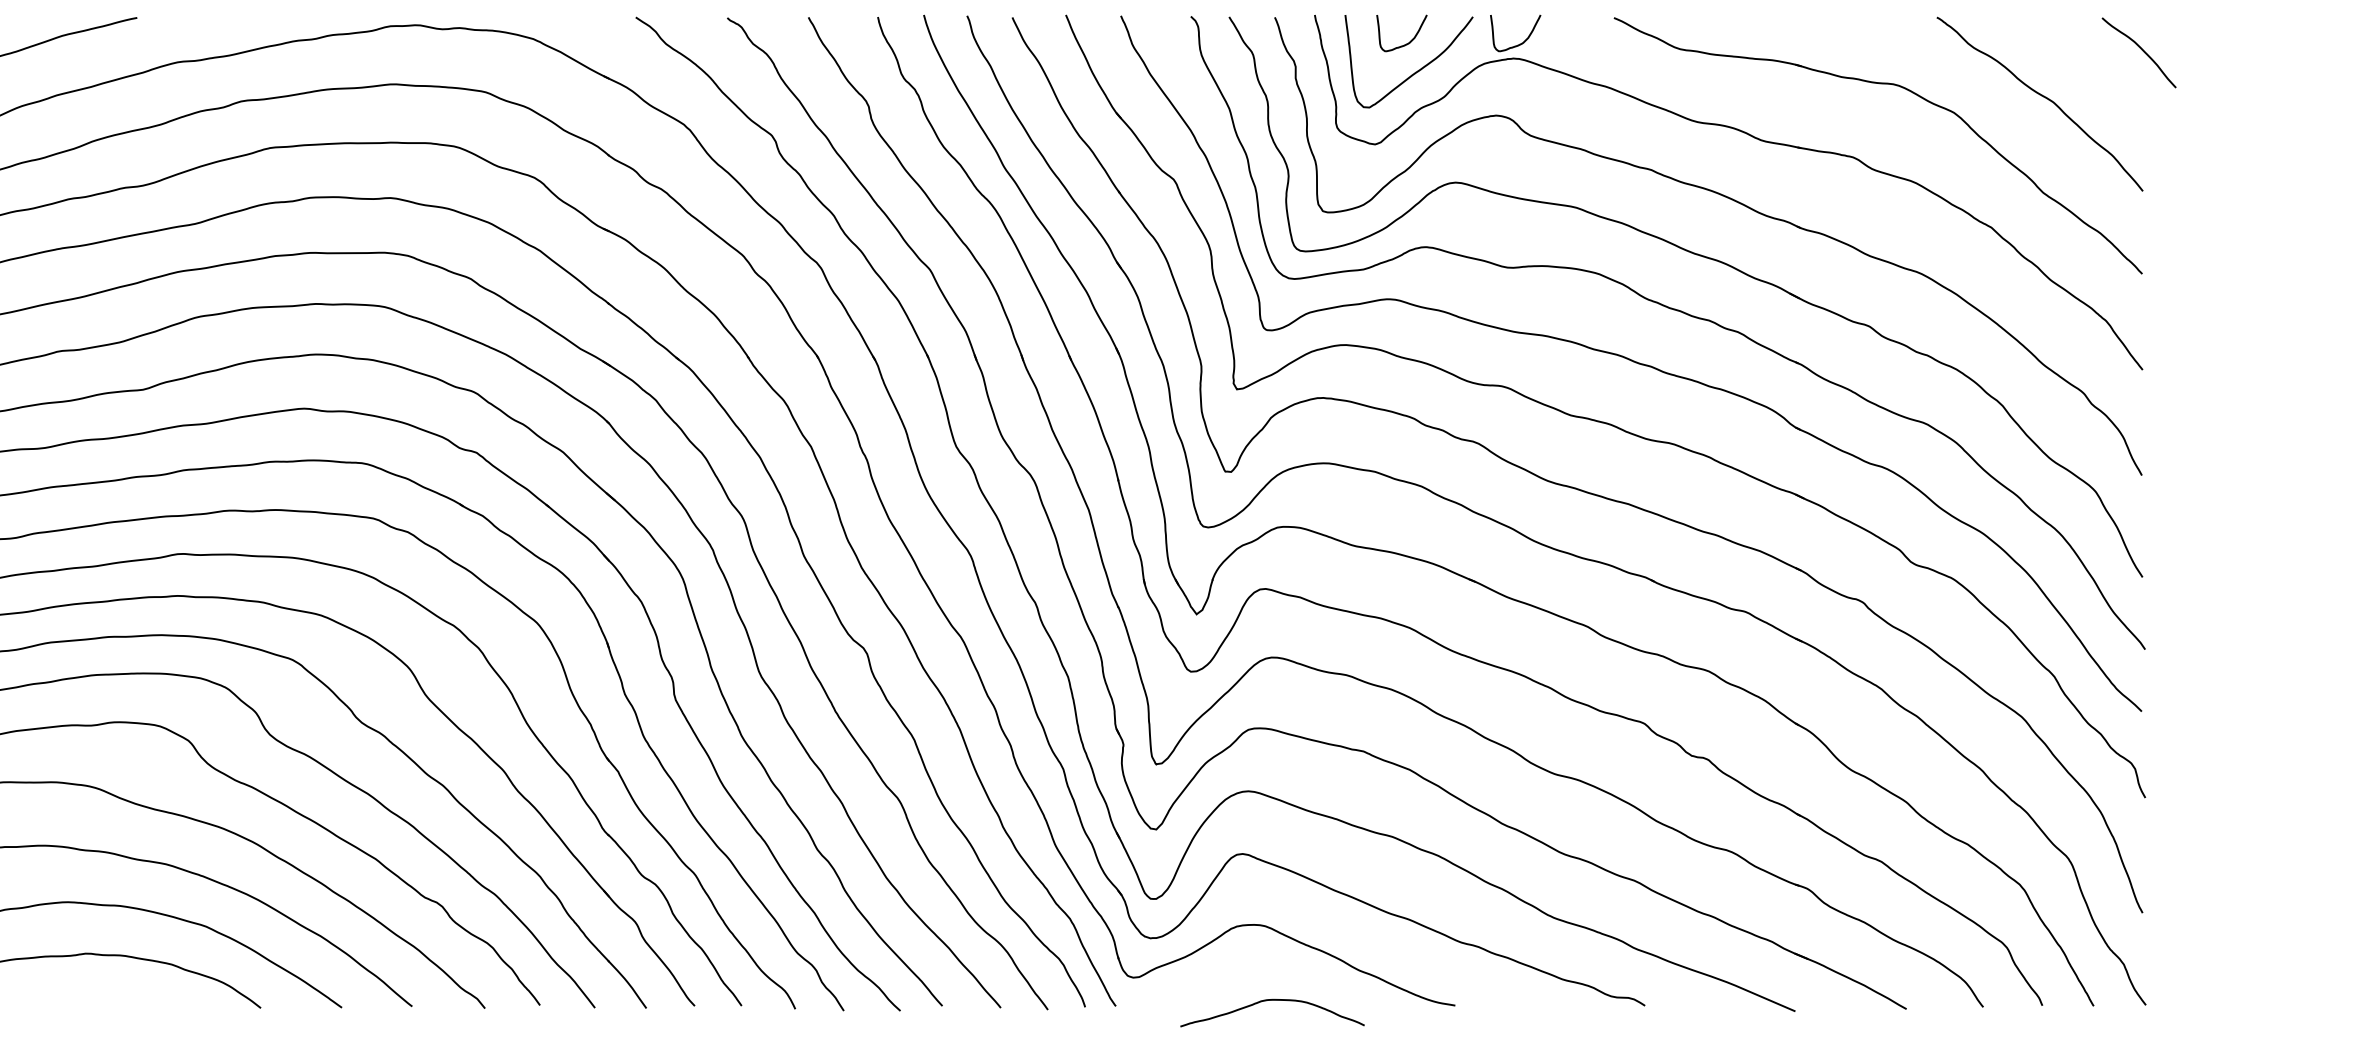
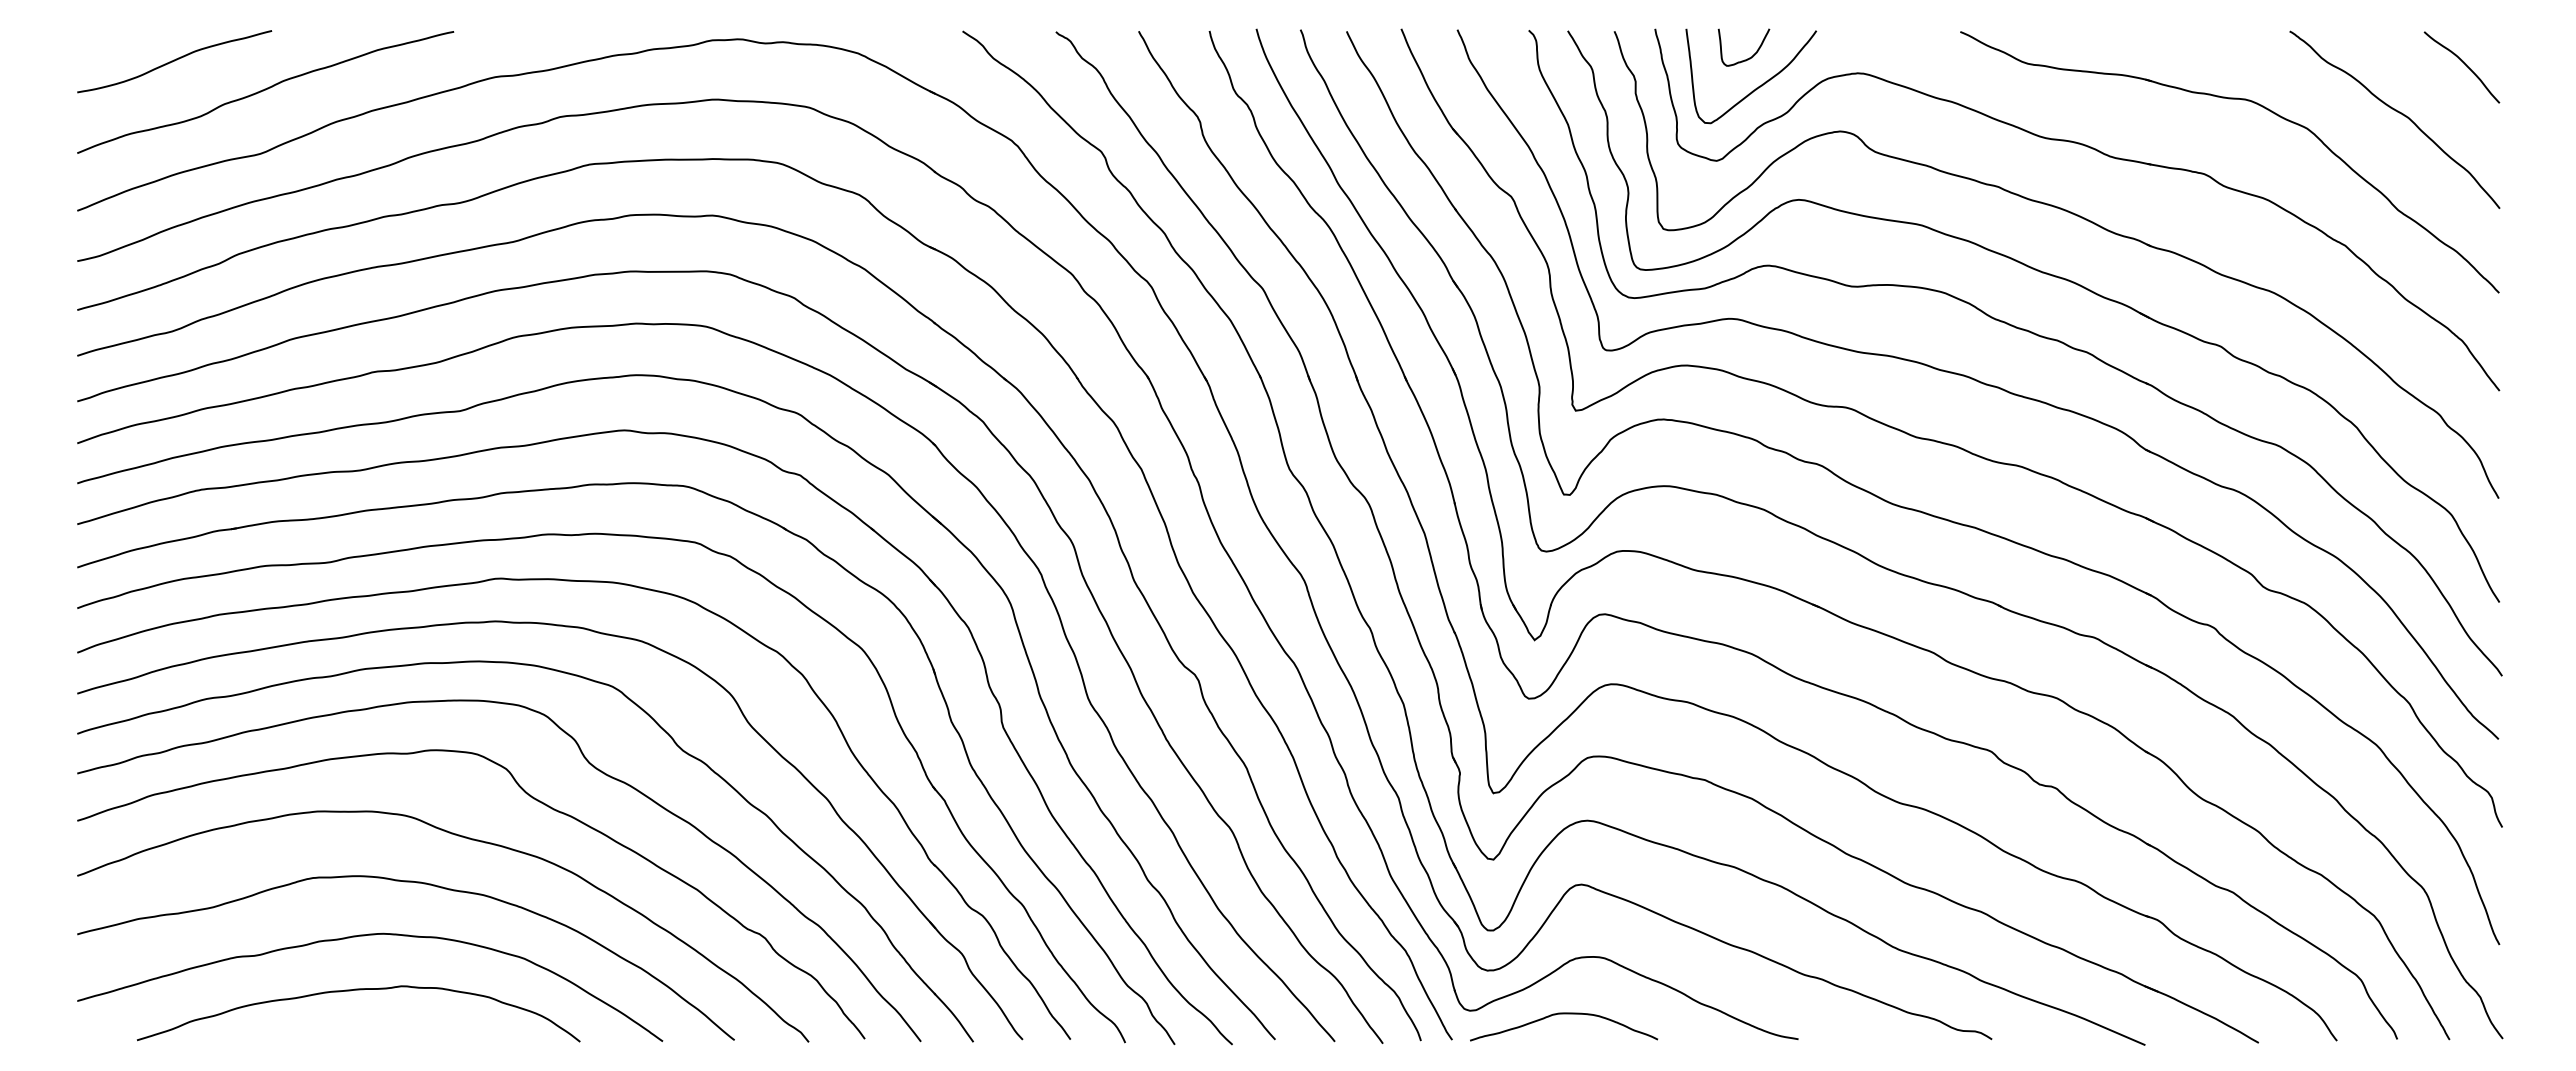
curve: (1521, 43) -> (1865, 57), removed
curve: (2141, 49) -> (2464, 64), moved
curve: (1272, 1000) -> (1563, 1014), moved

